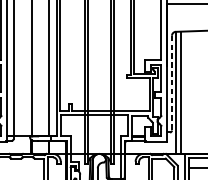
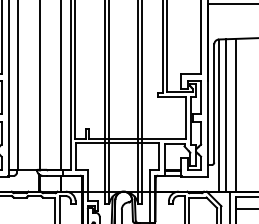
line: (172, 83) -> (214, 103), dashed -> solid
line: (189, 92) -> (235, 114), added

